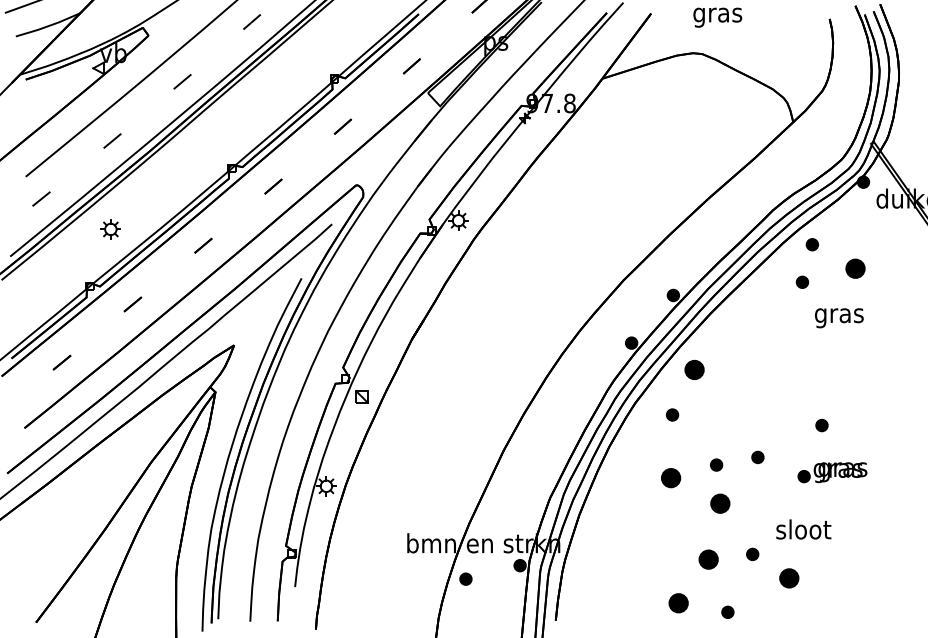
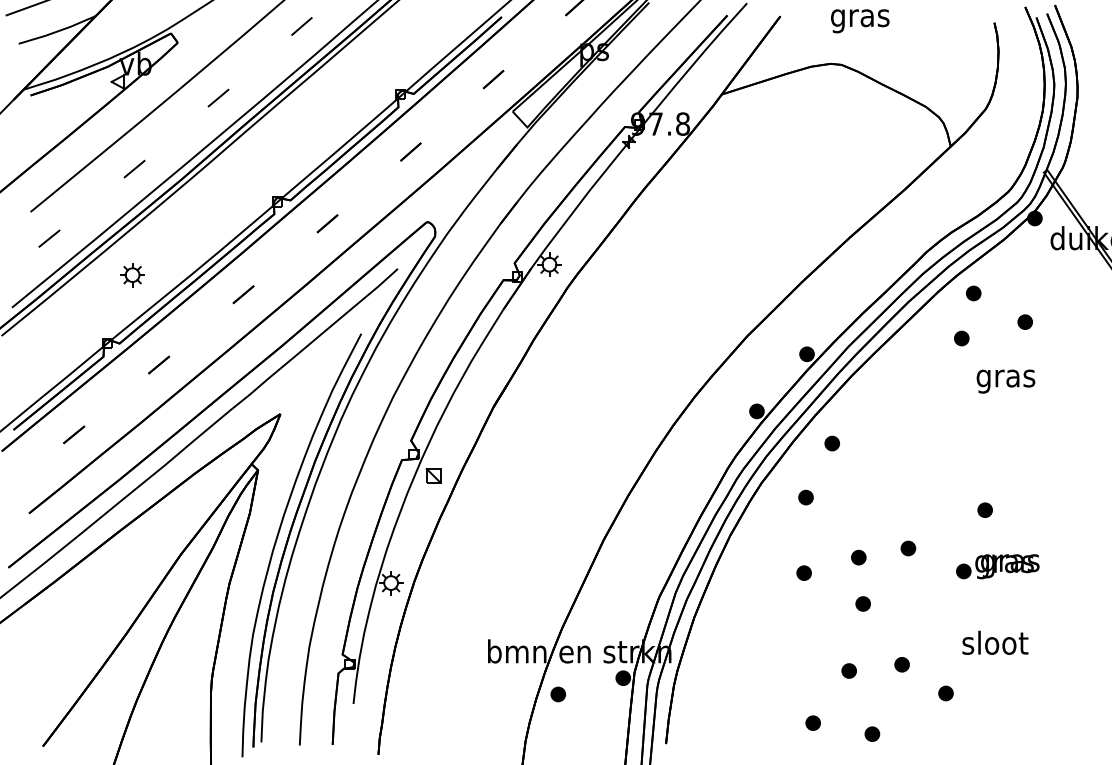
part: (854, 268) -> (1024, 321), size x0.62
part: (693, 369) -> (831, 443), size x0.62
part: (670, 477) -> (803, 572), size x0.62
part: (719, 503) -> (862, 603), size x0.62
text: (803, 529) -> (995, 642), moved
part: (707, 559) -> (848, 670), size x0.62
part: (788, 578) -> (945, 693), size x0.62
part: (677, 602) -> (812, 722), size x0.62

